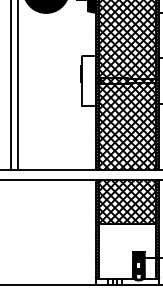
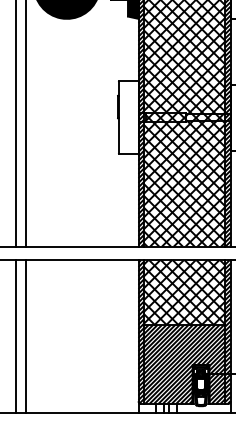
line: (11, 232) -> (16, 336), added
line: (17, 232) -> (25, 336), added
hatch: (127, 251) -> (184, 364), added

